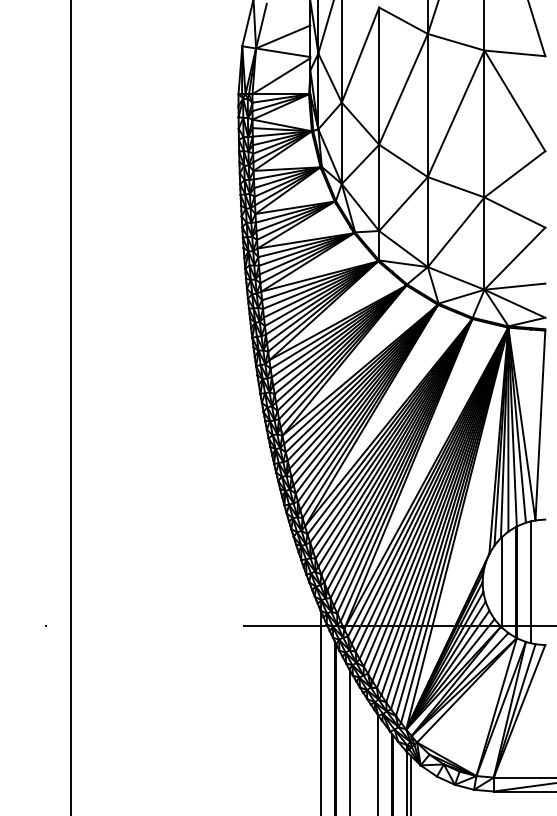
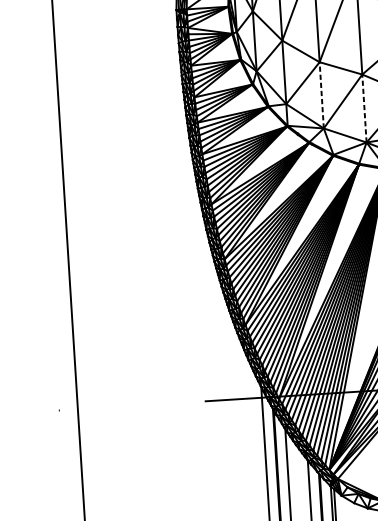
line: (427, 222) -> (321, 95), solid -> dashed
line: (484, 243) -> (364, 108), solid -> dashed

